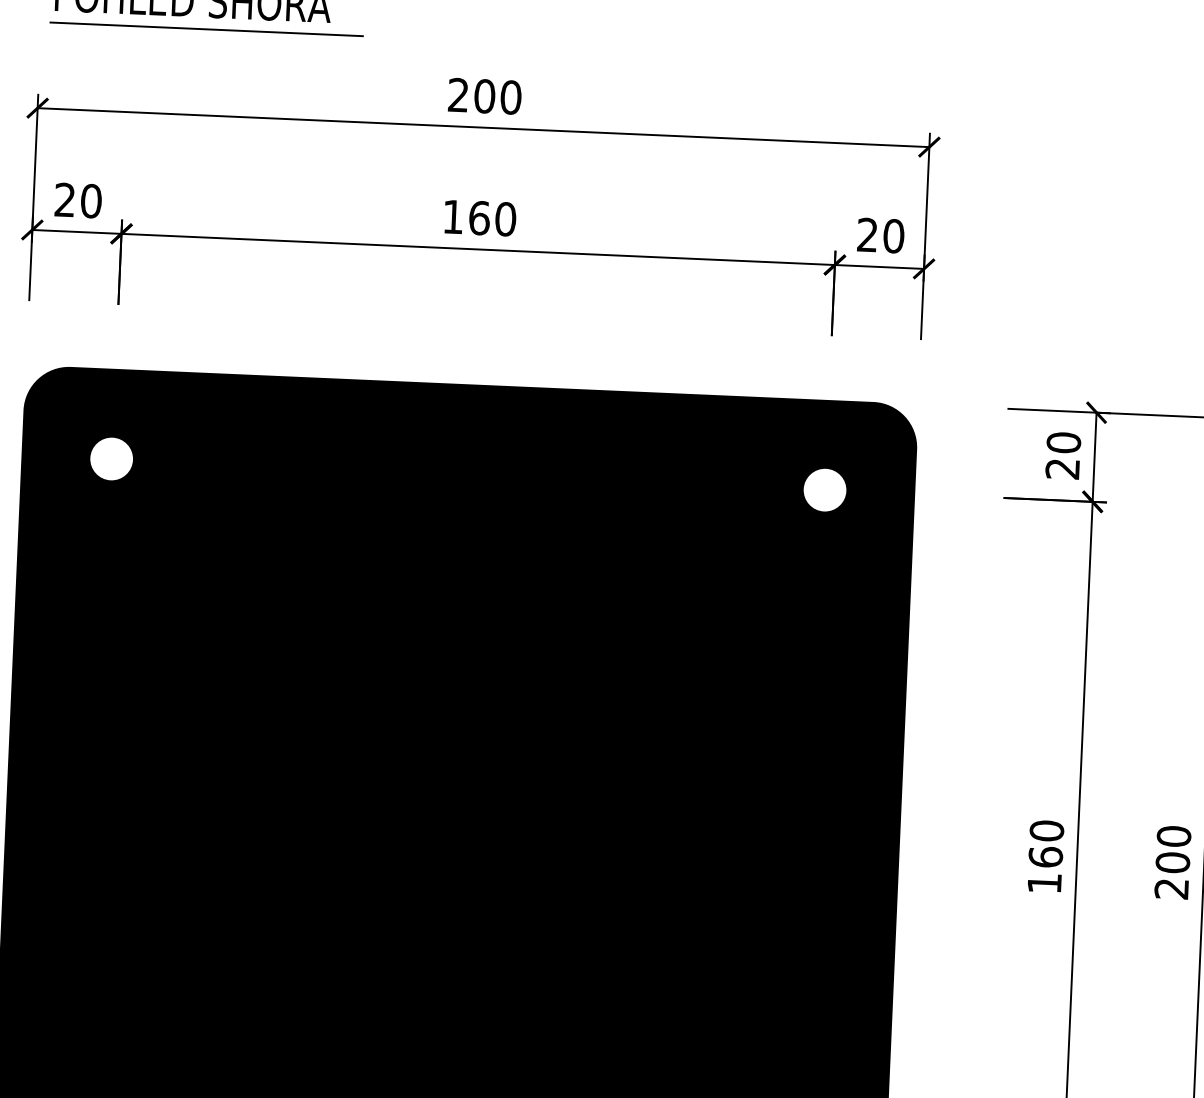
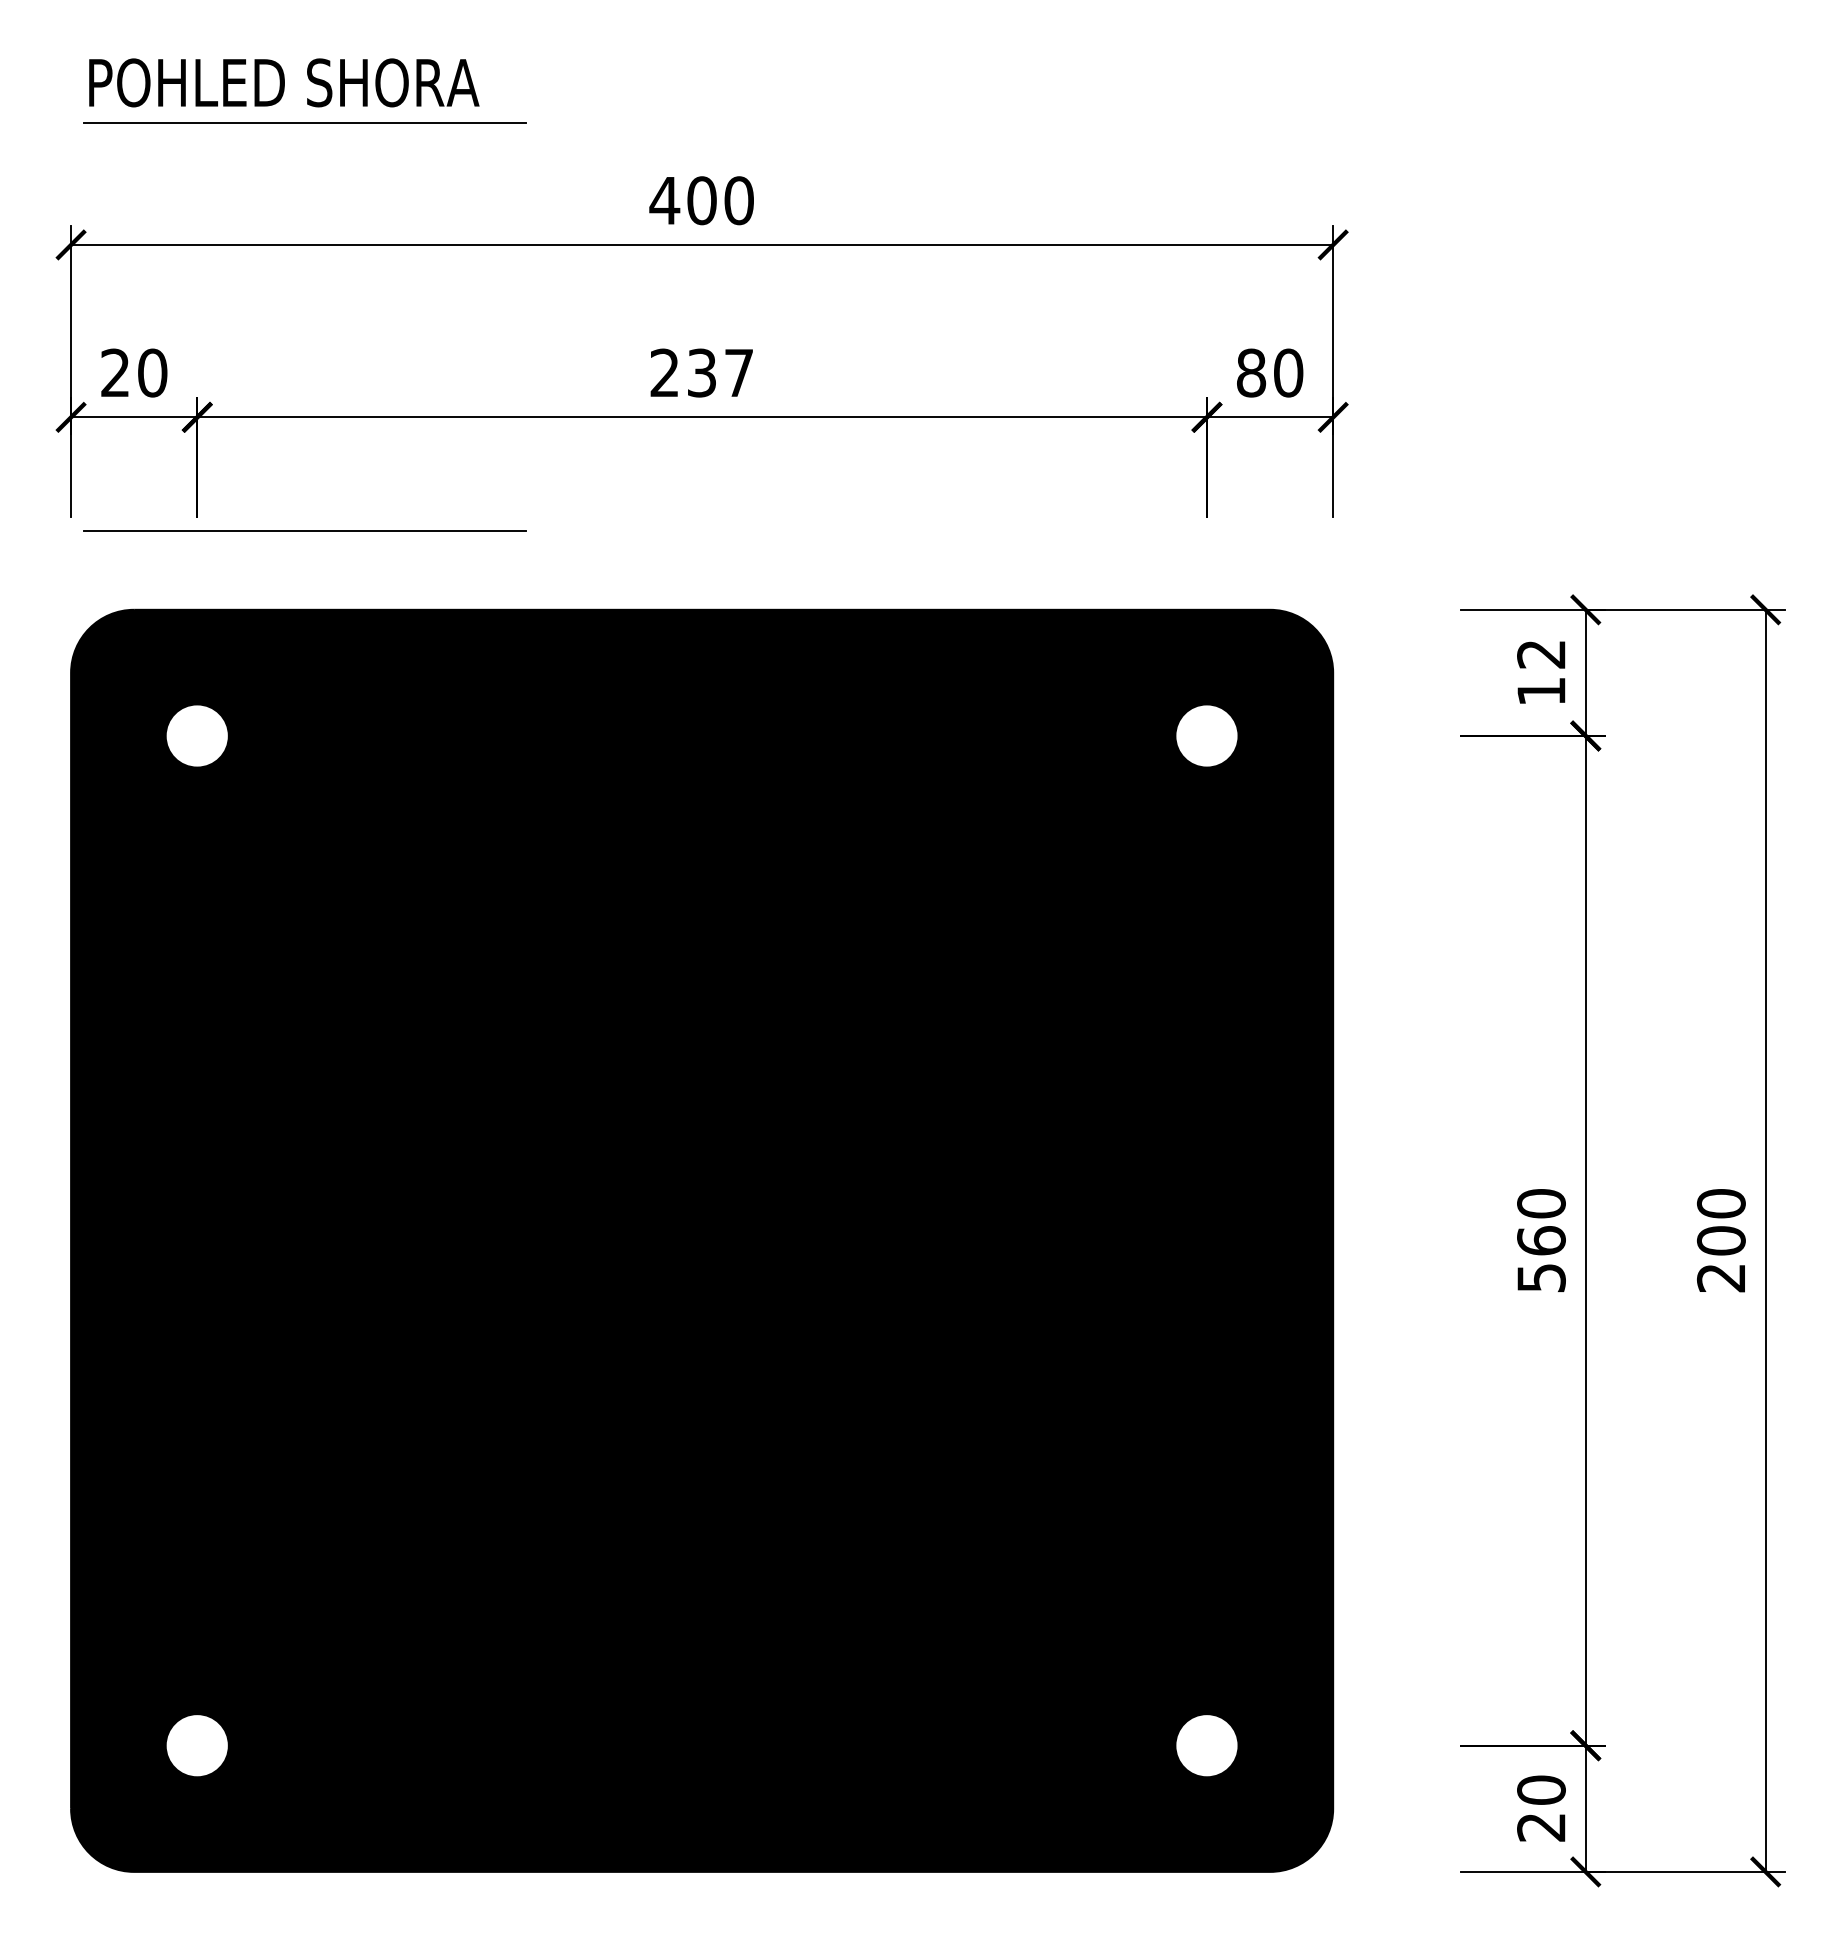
text: (458, 95) -> (664, 200), 200 -> 400
text: (479, 217) -> (701, 372), 160 -> 237
text: (867, 234) -> (1251, 372), 20 -> 80
line: (193, 317) -> (304, 530), added
text: (1063, 455) -> (1541, 672), 20 -> 12
text: (1044, 883) -> (1541, 1278), 160 -> 560

